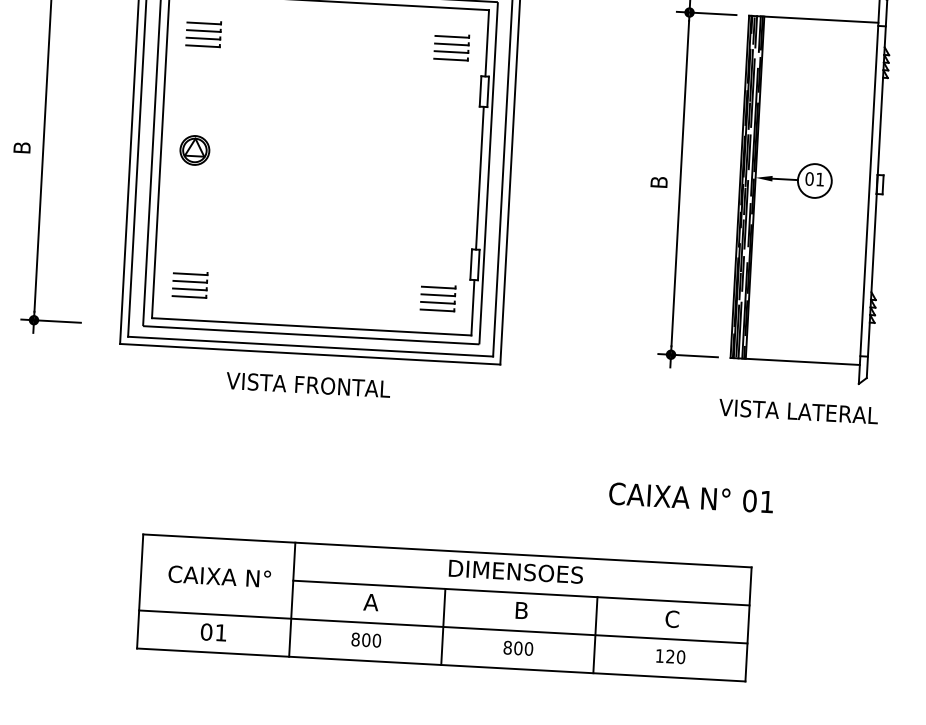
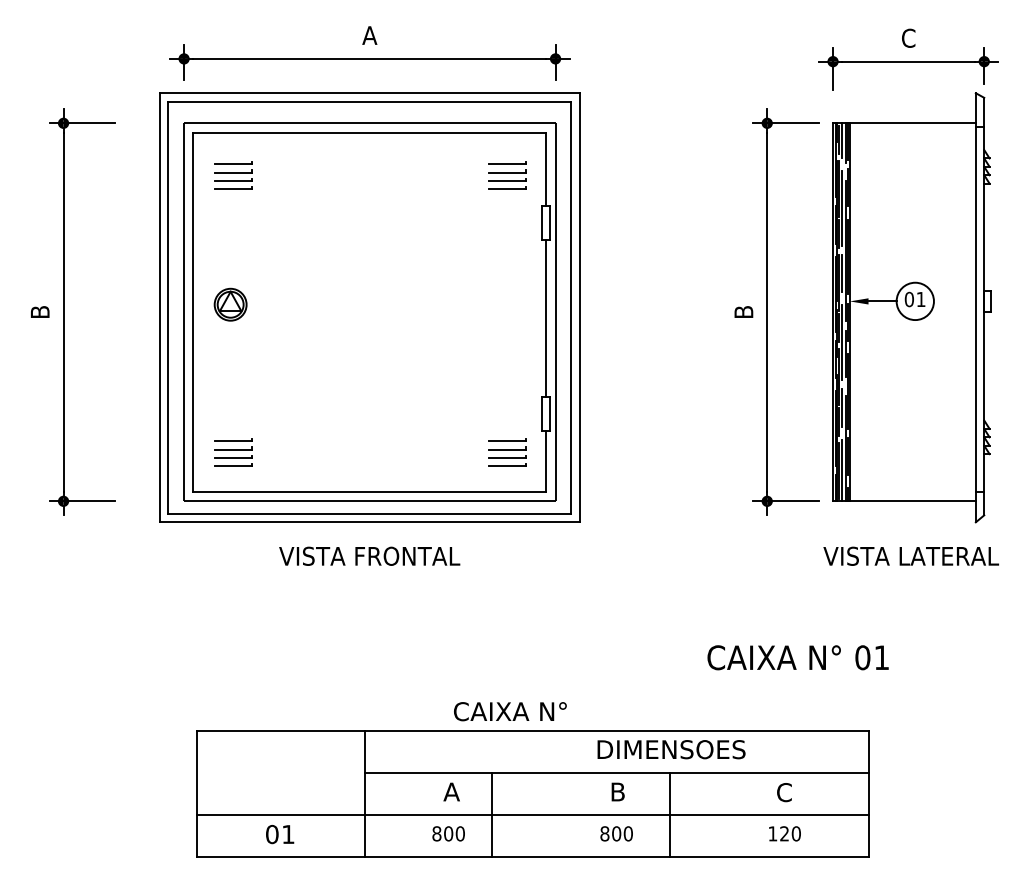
text: (516, 571) -> (671, 749), moved
text: (219, 576) -> (510, 711), moved
line: (443, 626) -> (491, 814), moved
line: (595, 634) -> (669, 814), moved

